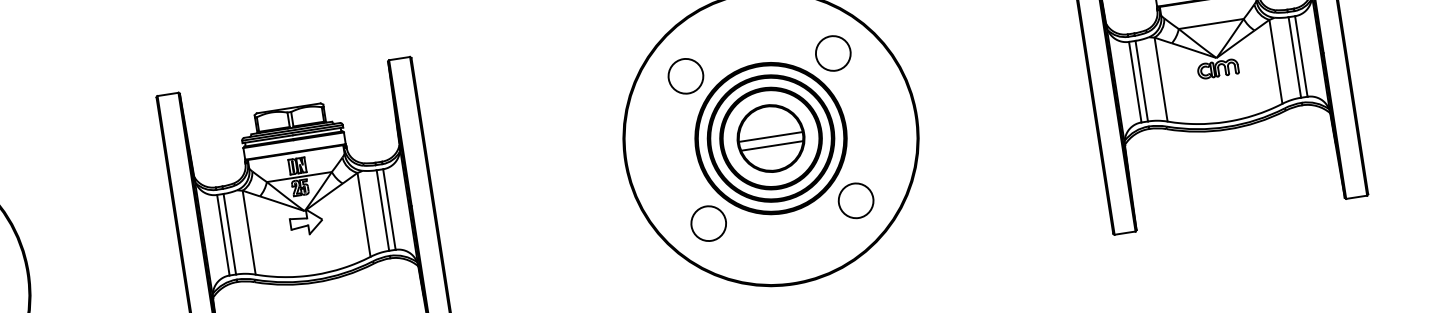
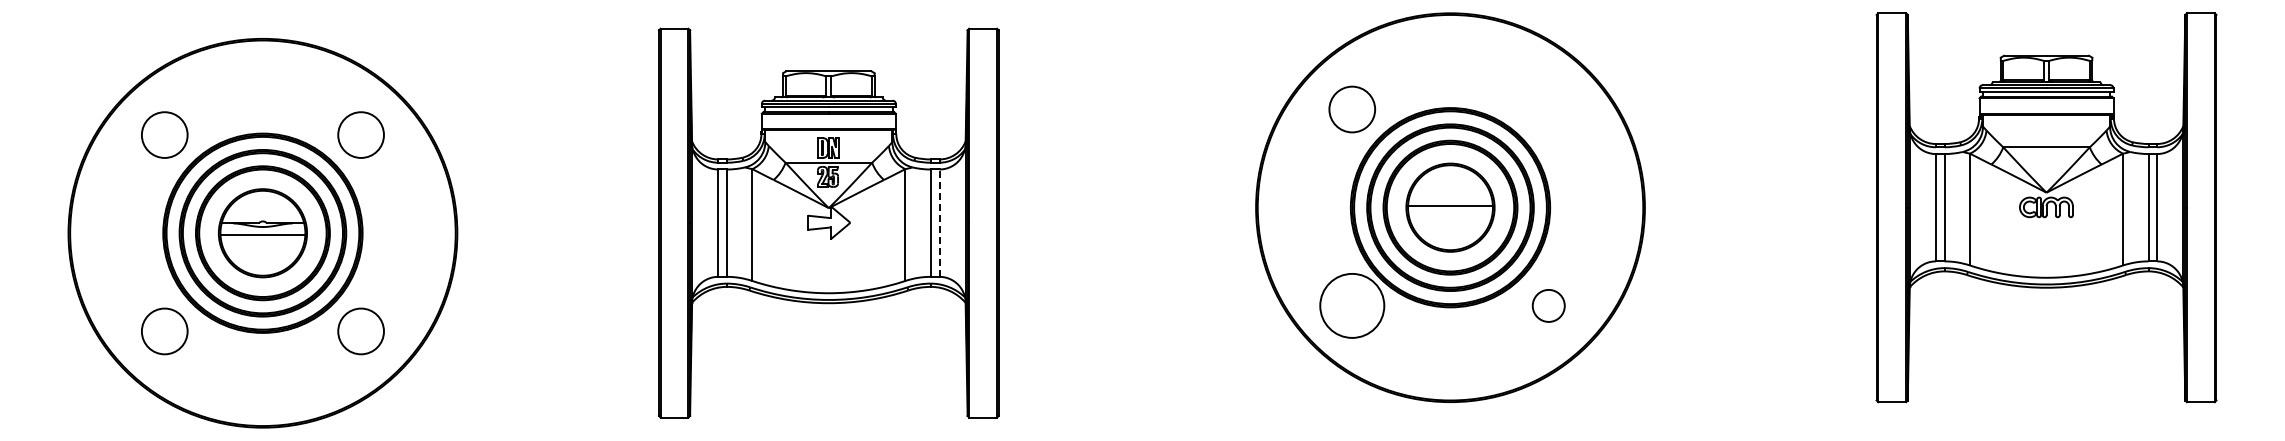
circle: (833, 53) -> (1548, 109), removed
line: (772, 145) -> (1450, 217), removed
circle: (855, 200) -> (1548, 305), size x0.7
line: (389, 209) -> (939, 223), solid -> dashed
circle: (708, 223) -> (1352, 305), size x1.4

